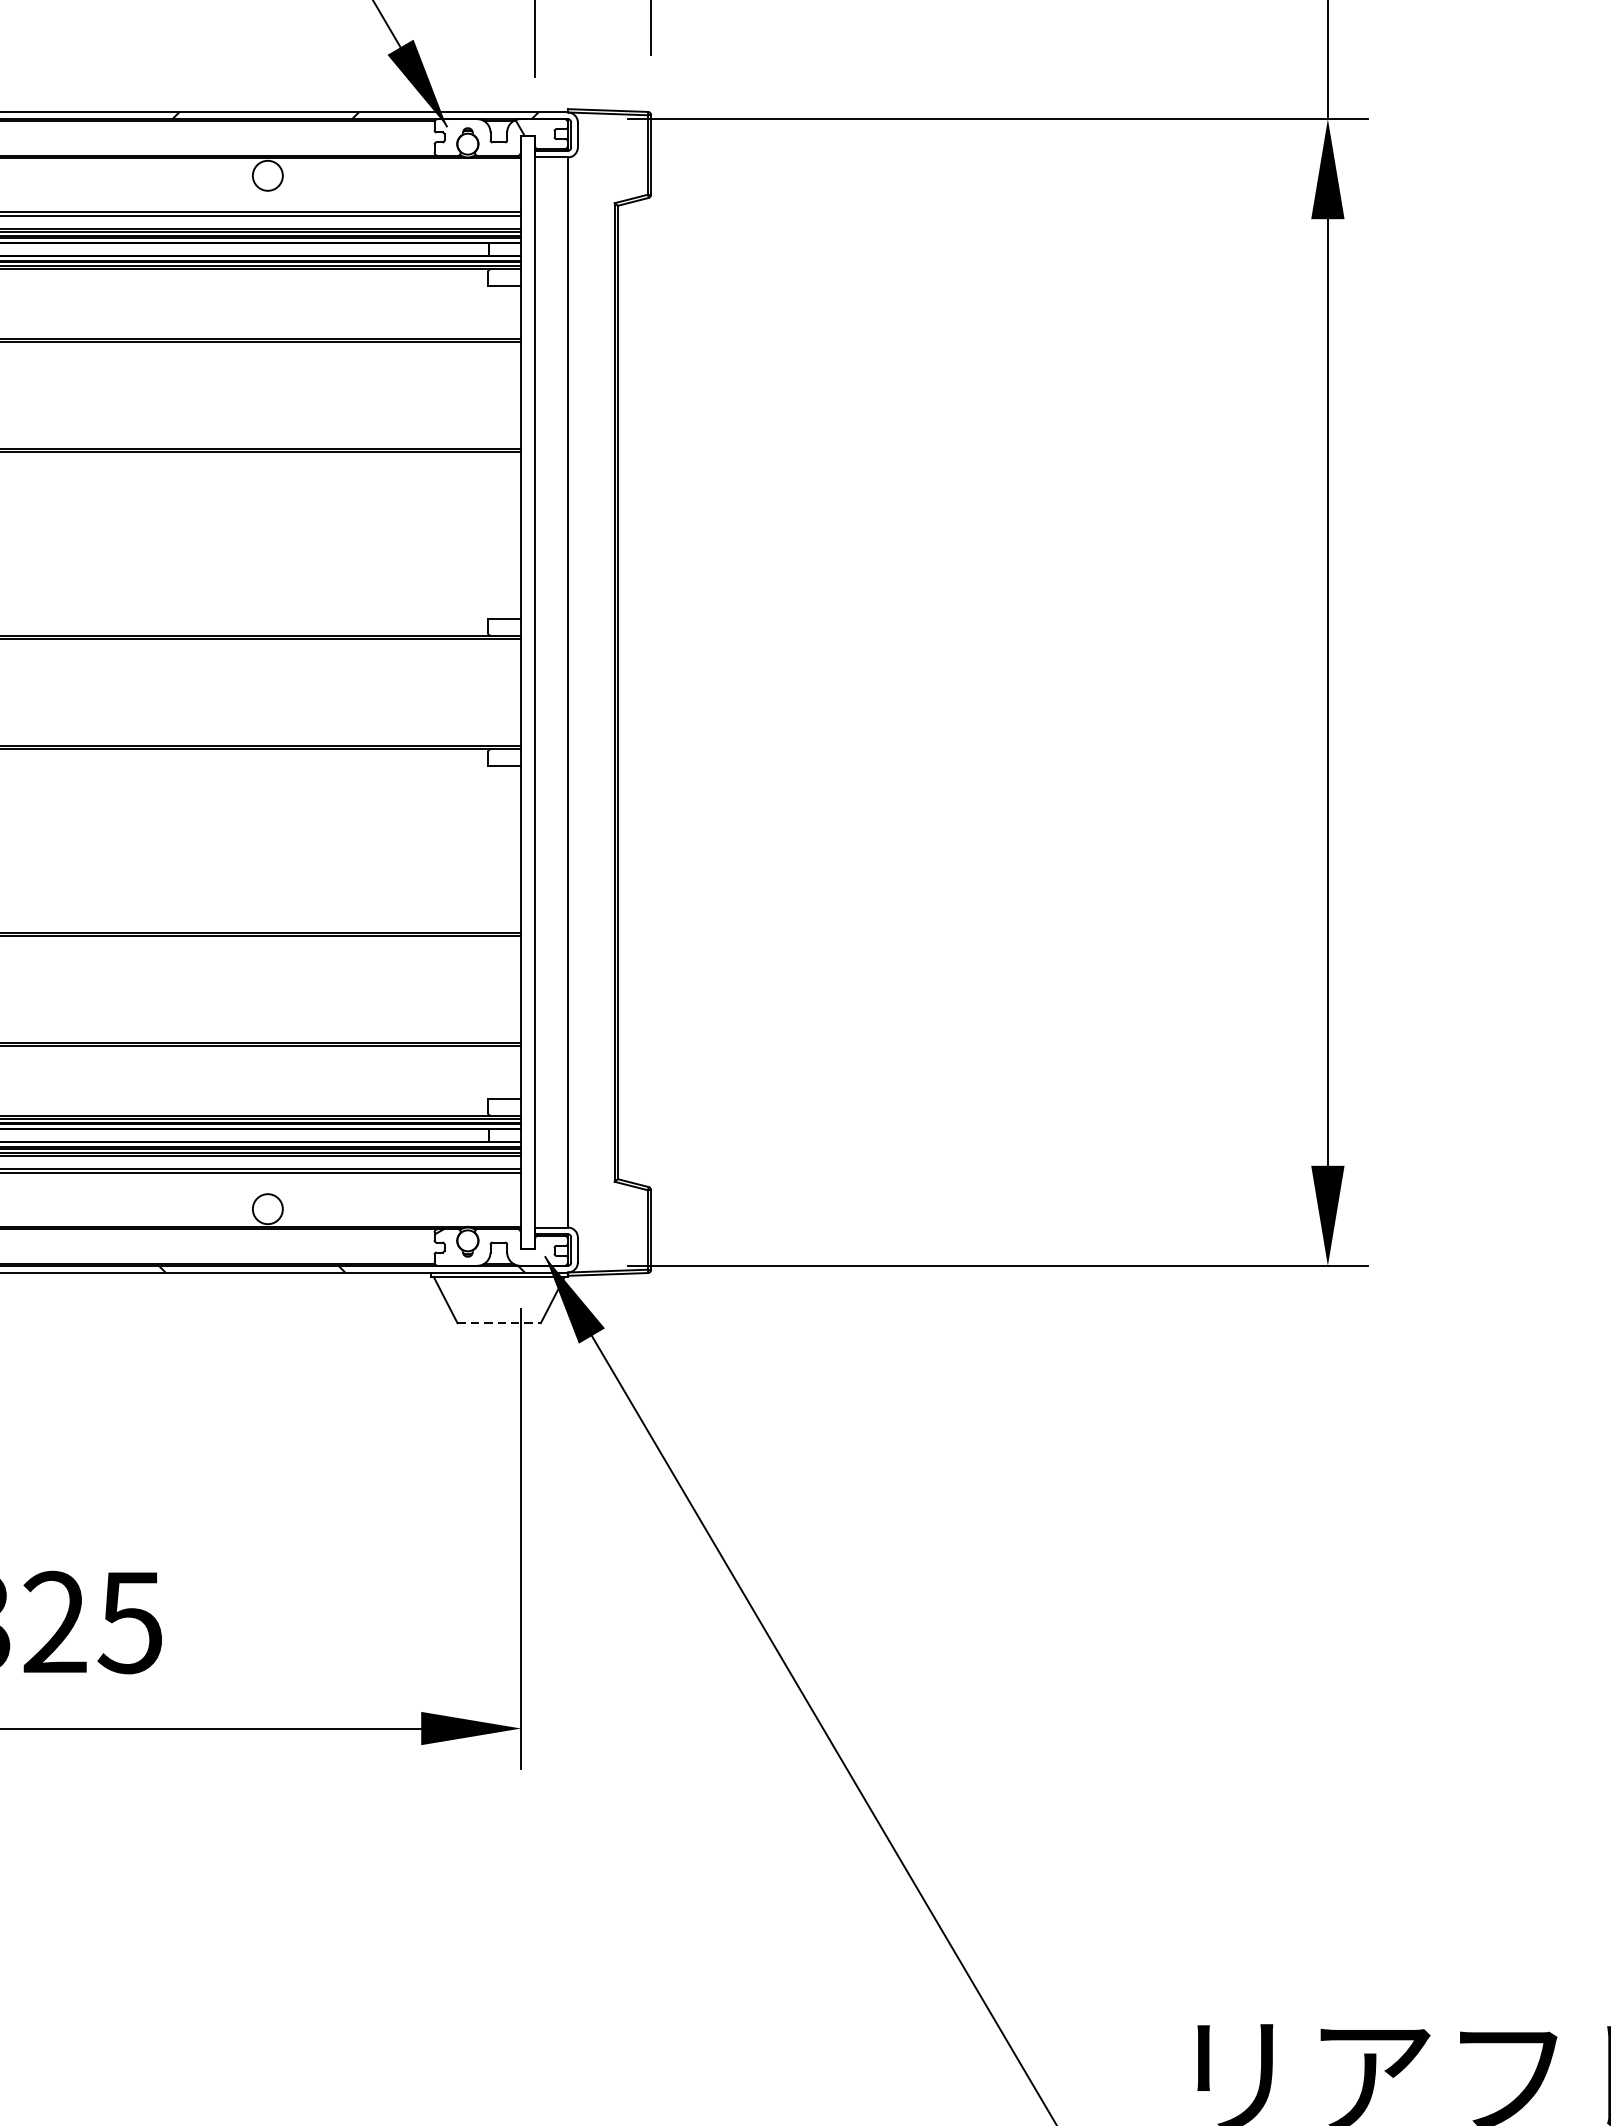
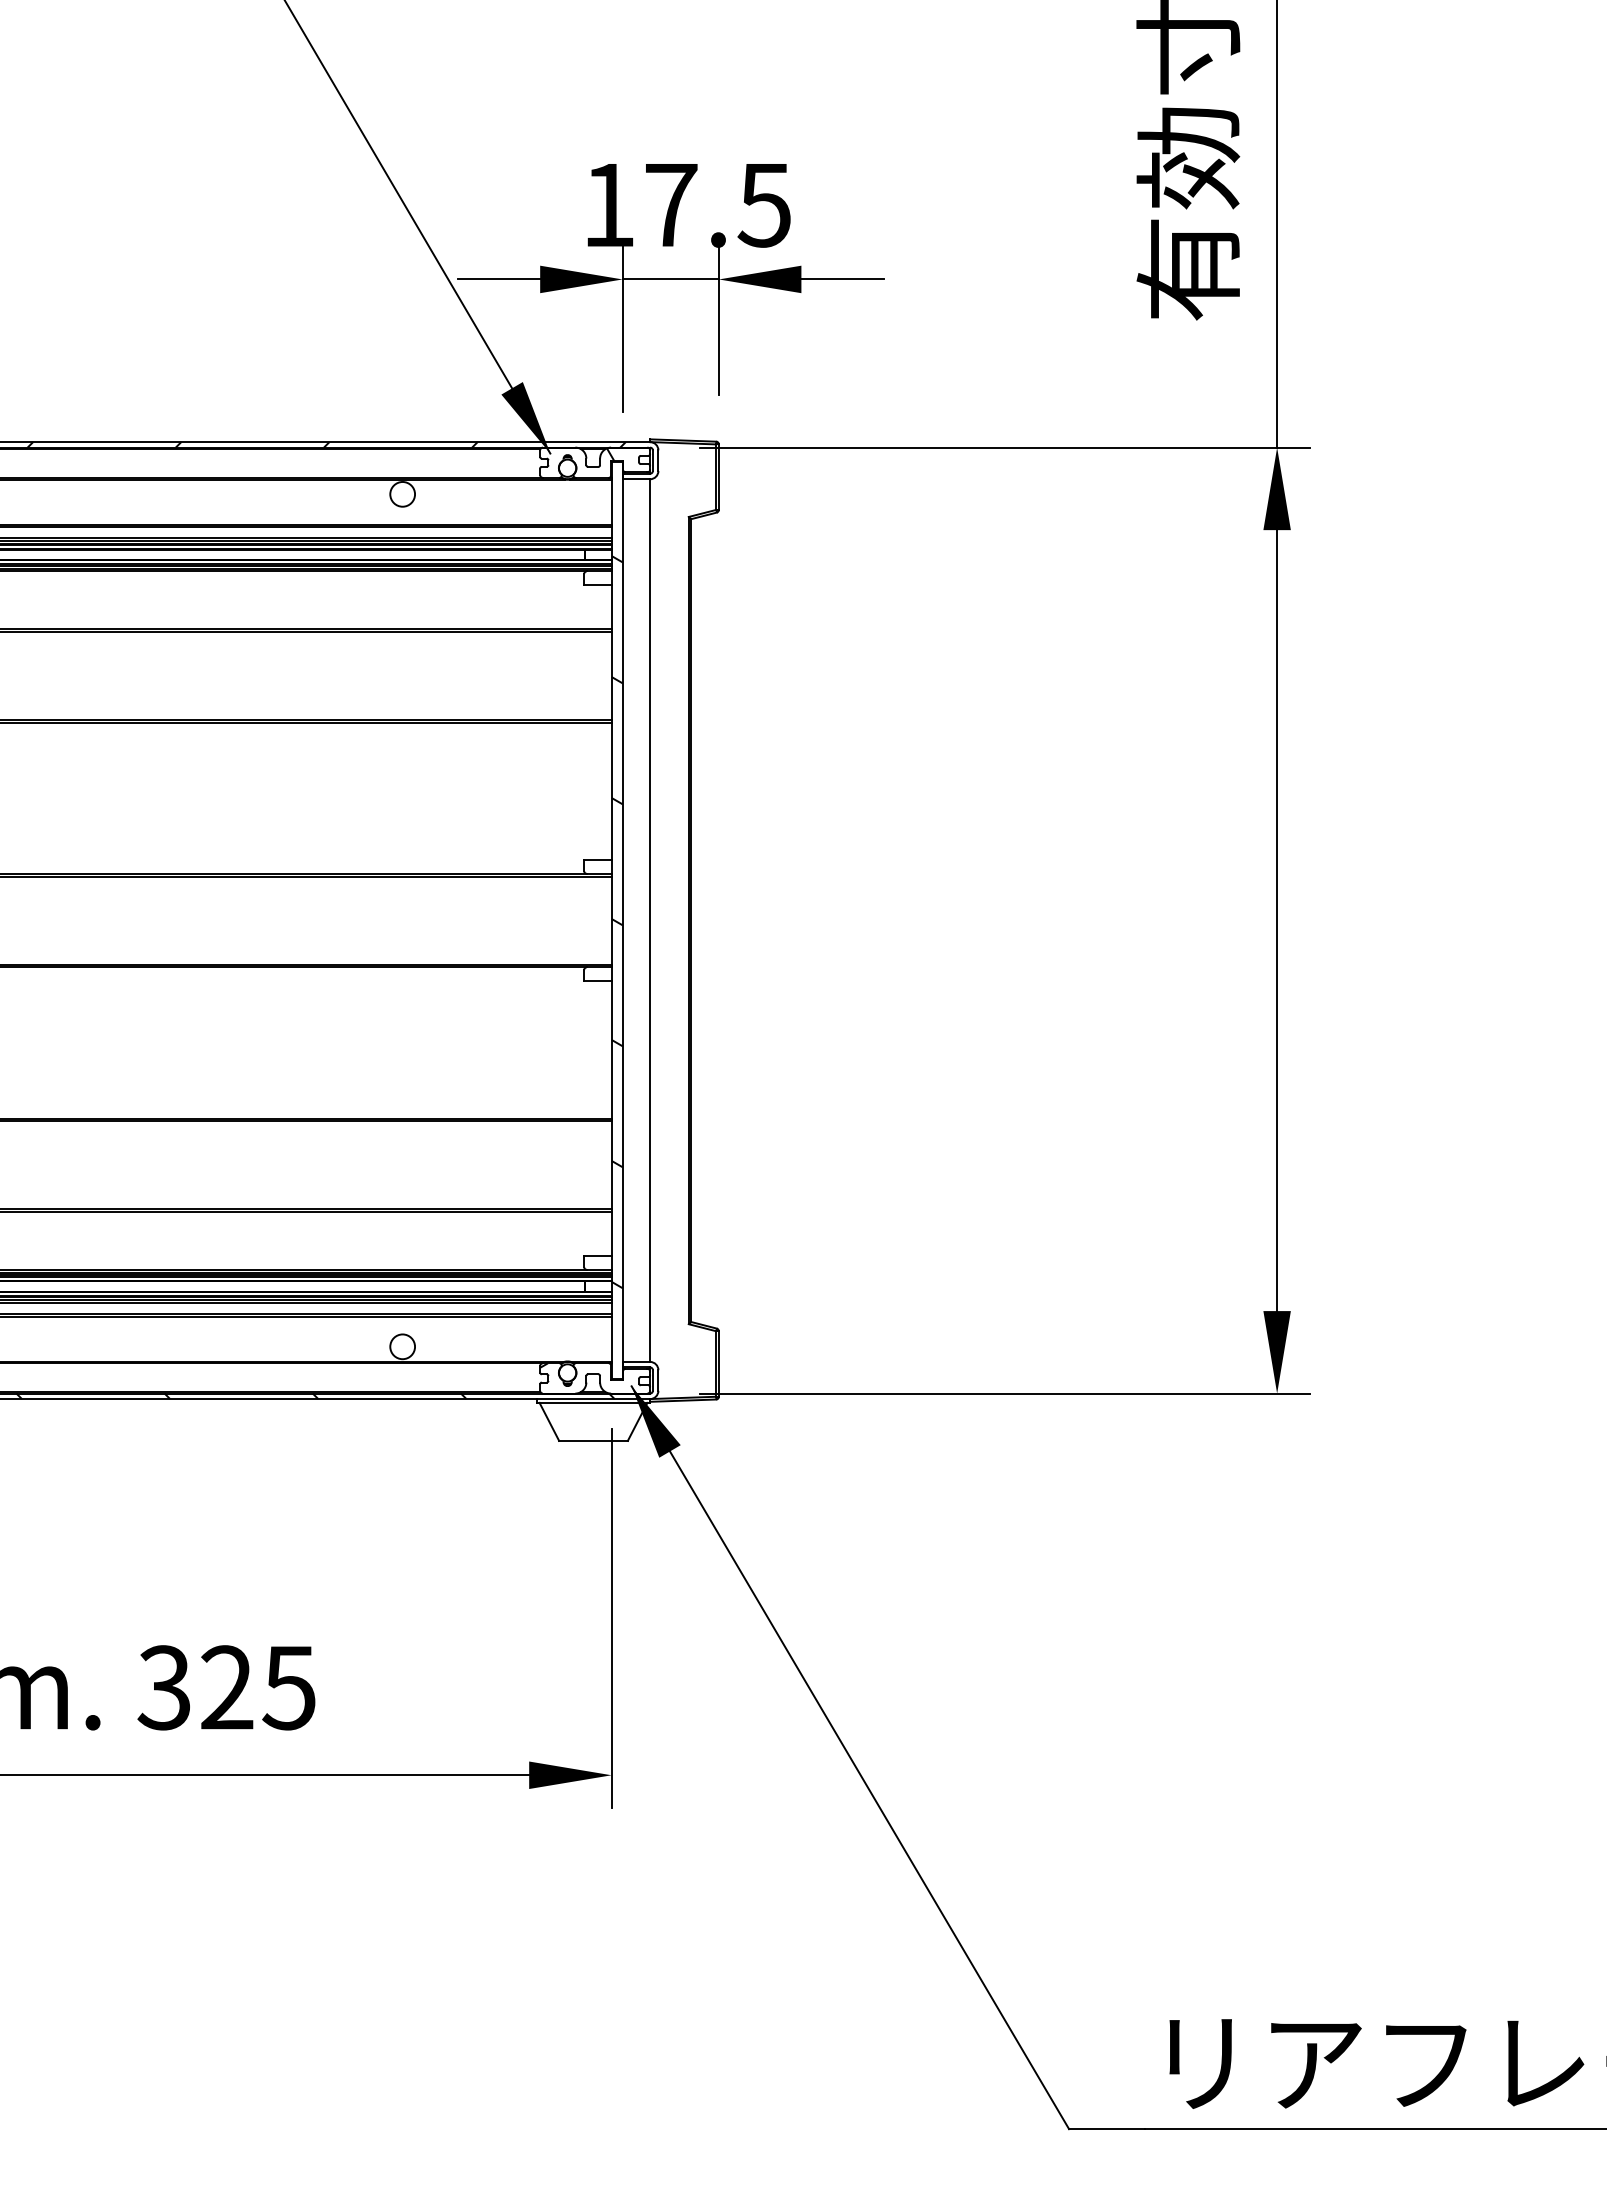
hatch: (527, 694) -> (616, 922), added
line: (500, 1322) -> (594, 1440), dashed -> solid

